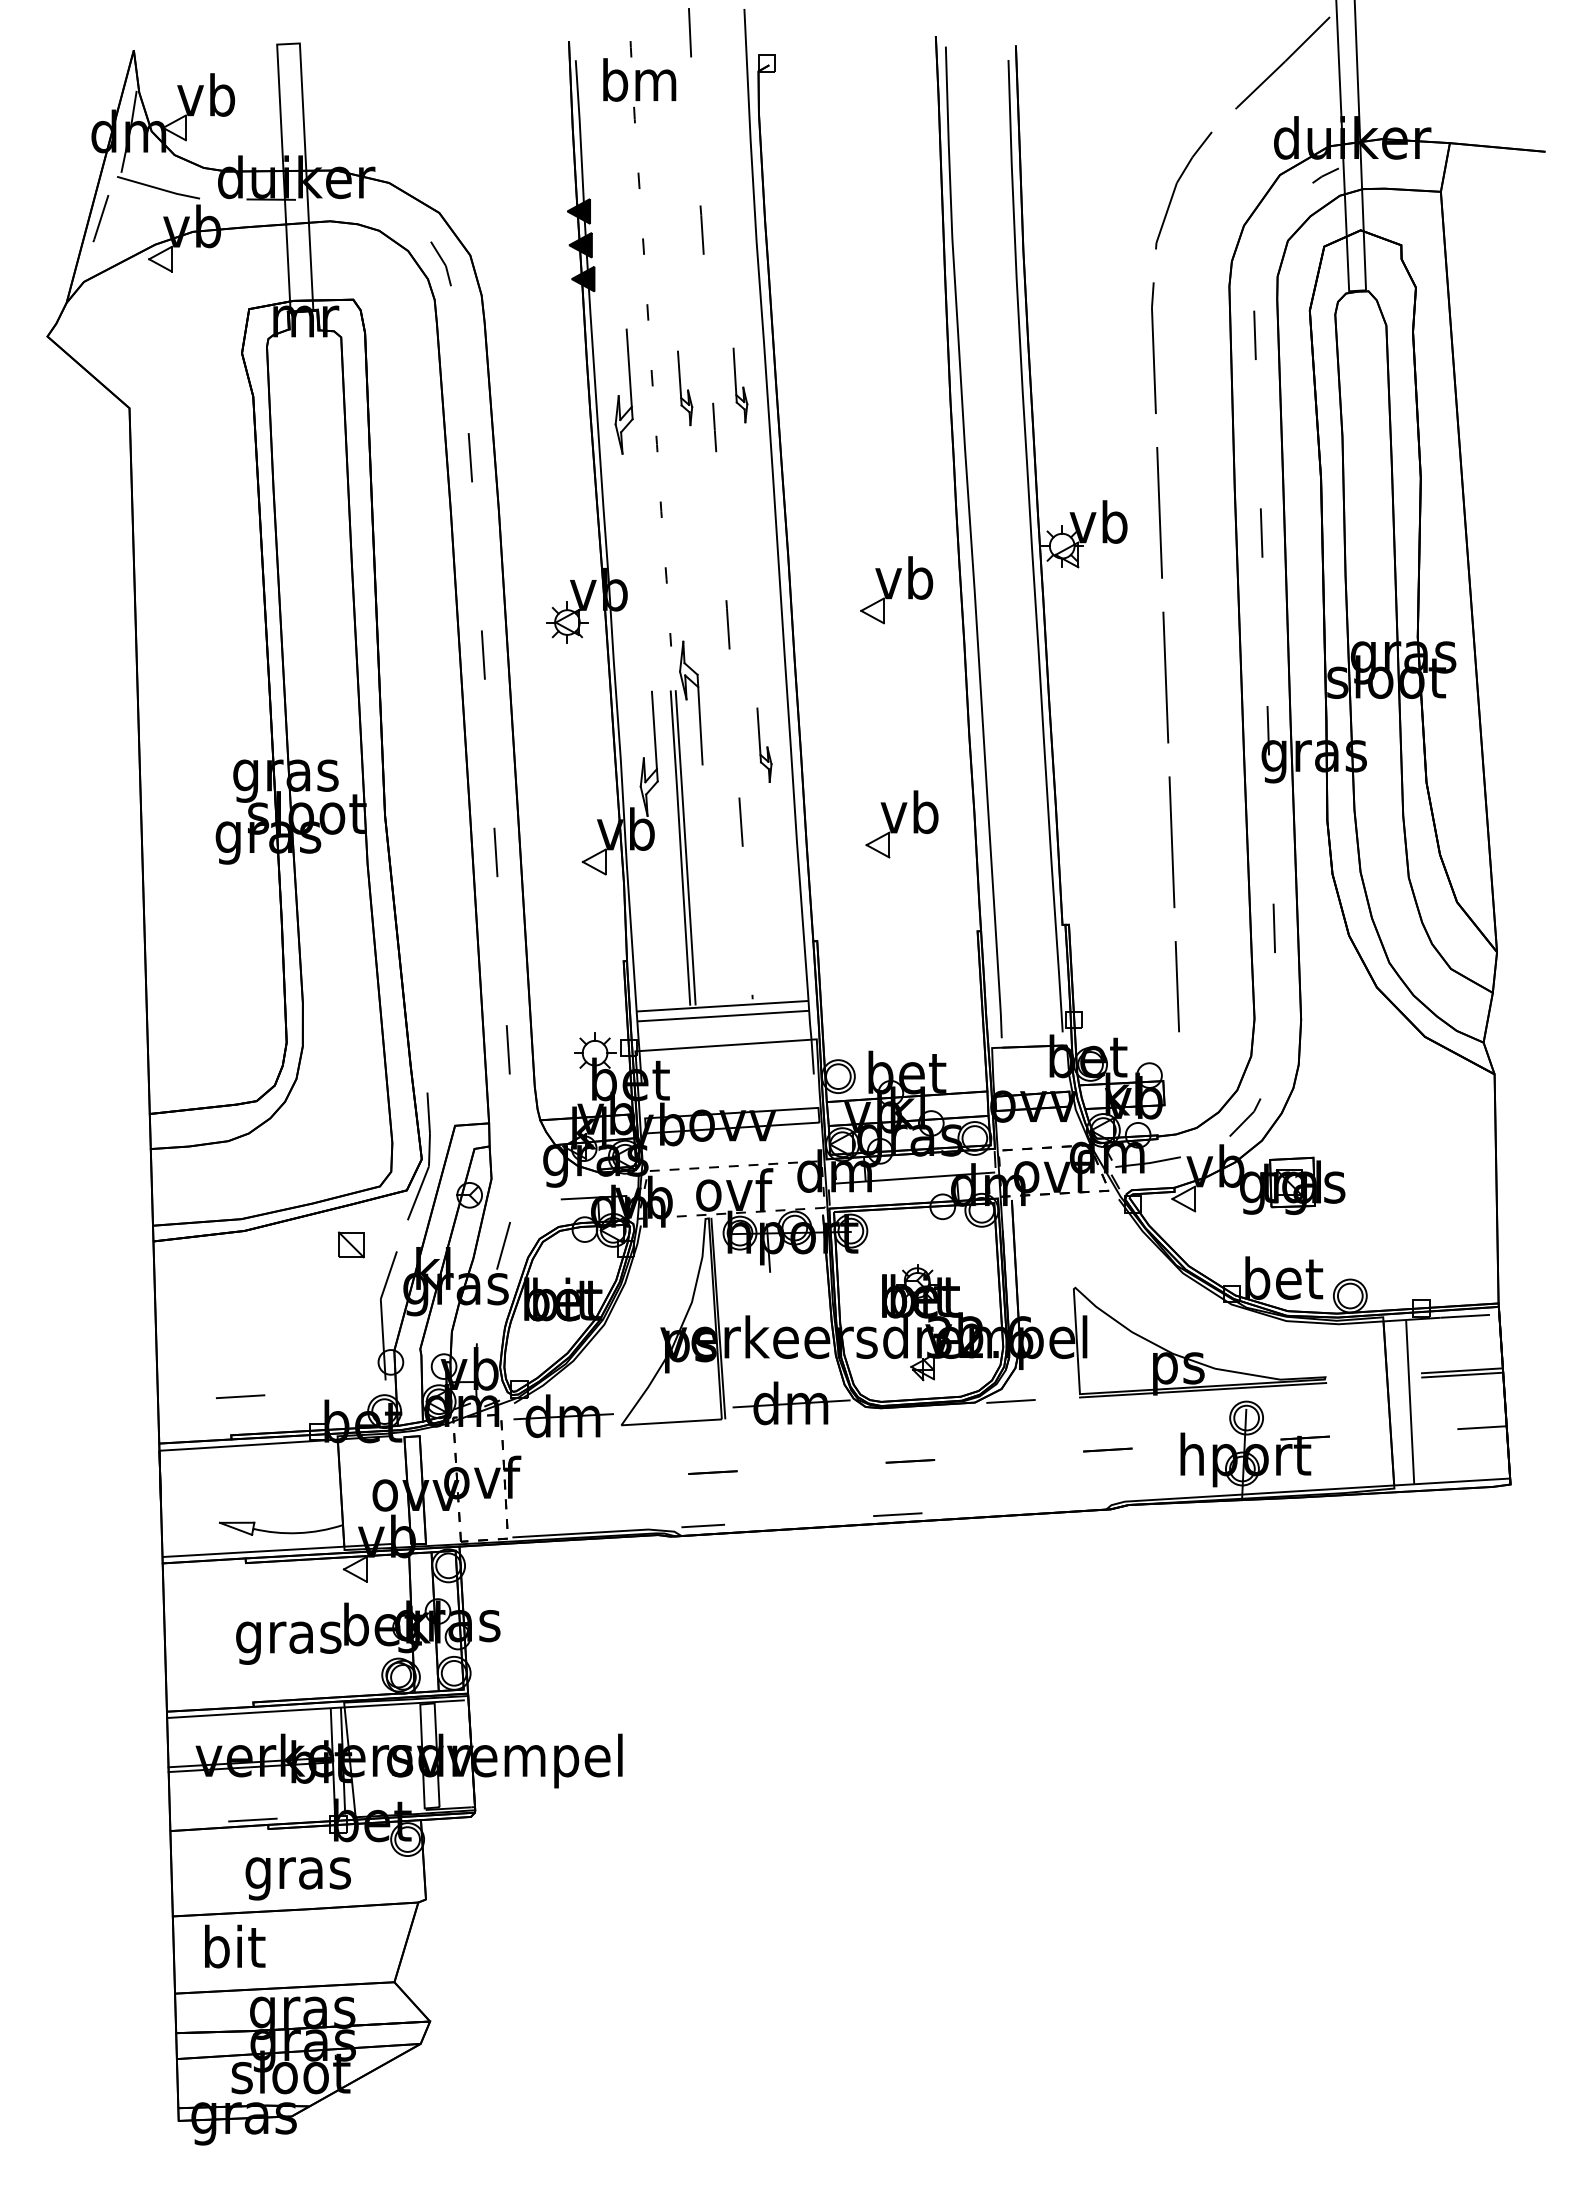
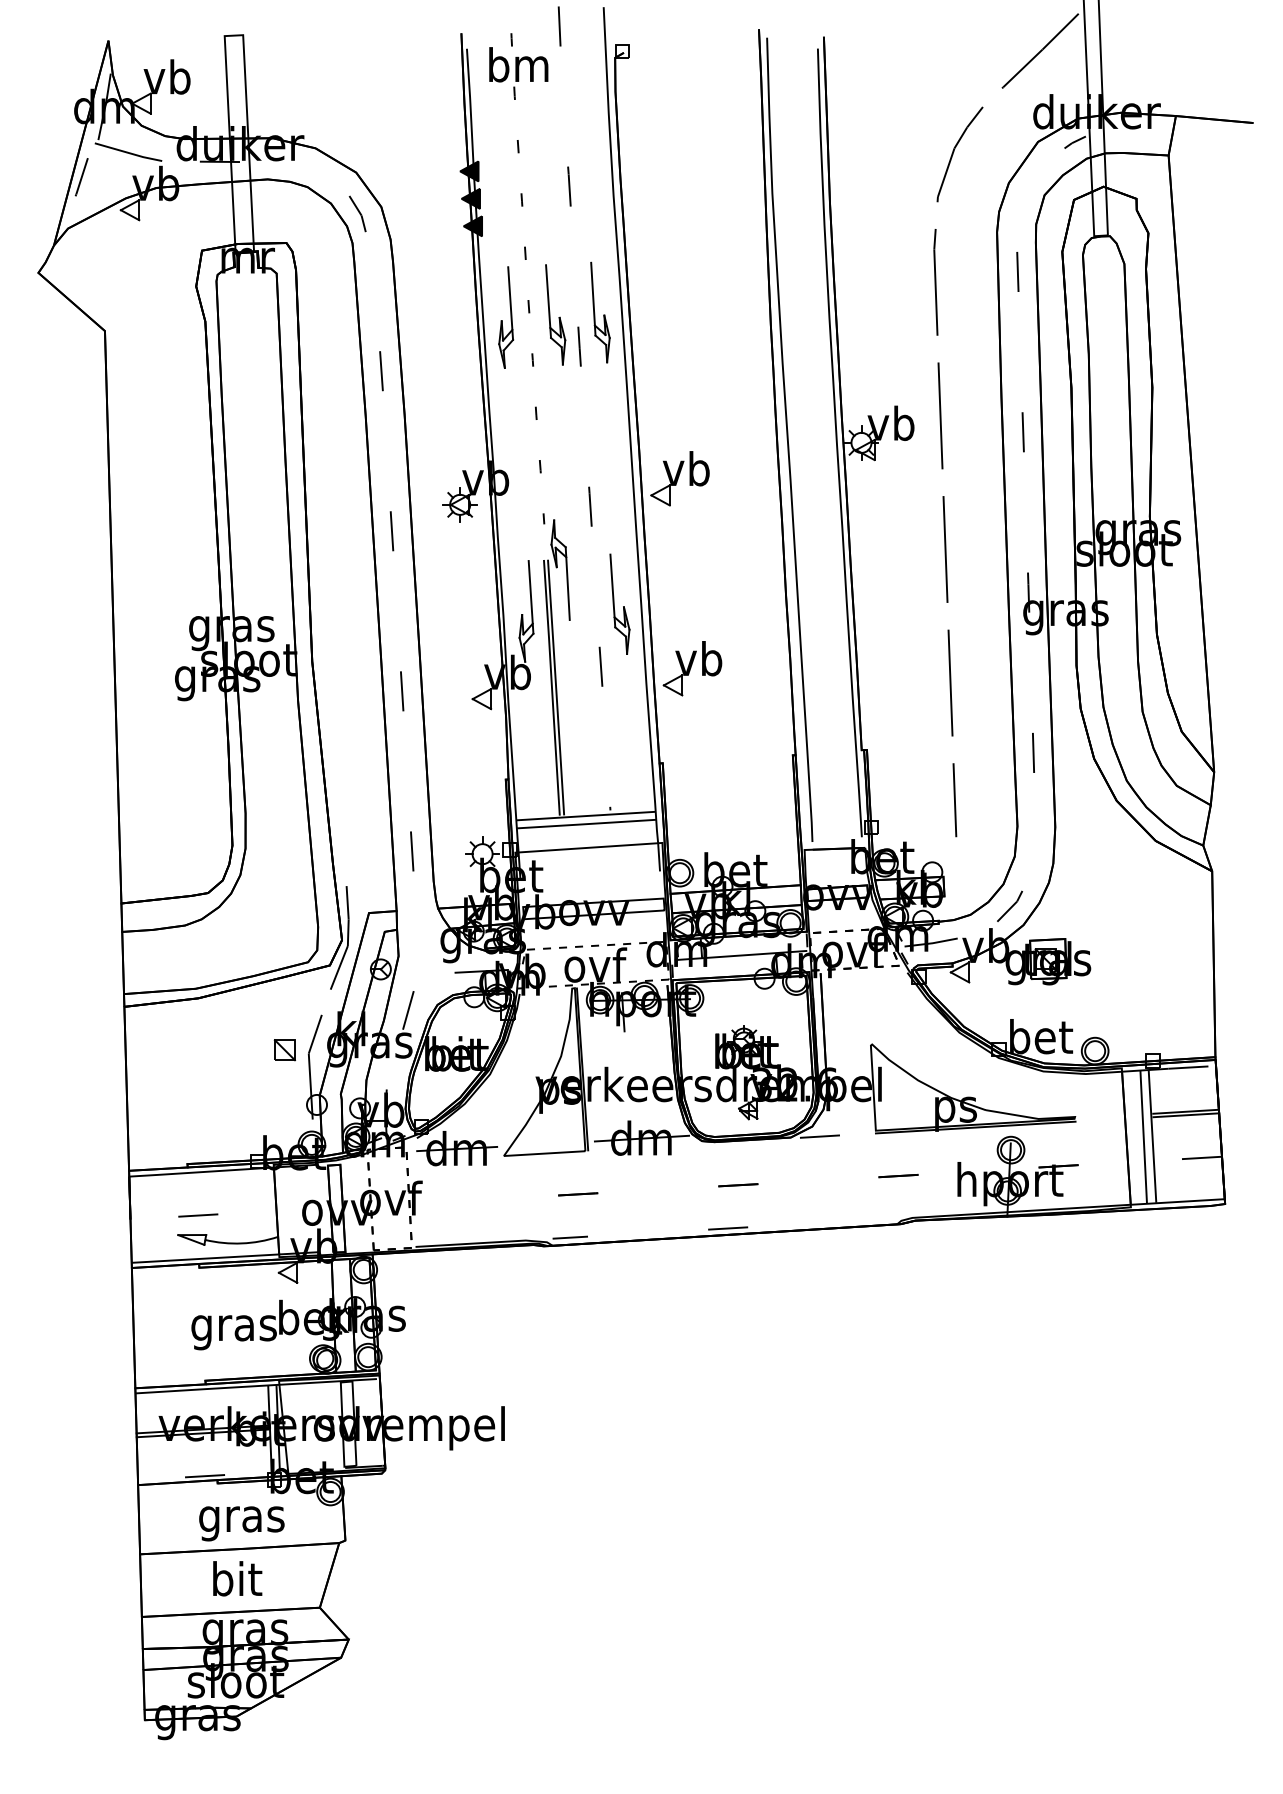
part: (740, 385) -> (600, 312), size x1.67
part: (684, 388) -> (555, 315), size x1.67
part: (896, 590) -> (680, 478), moved
part: (764, 745) -> (620, 604), size x1.67
part: (901, 824) -> (692, 668), moved
part: (351, 1244) -> (285, 1049), moved
line: (240, 1396) -> (198, 1215), moved
line: (1420, 1401) -> (1152, 1136), added
text: (235, 1946) -> (237, 1578), moved

